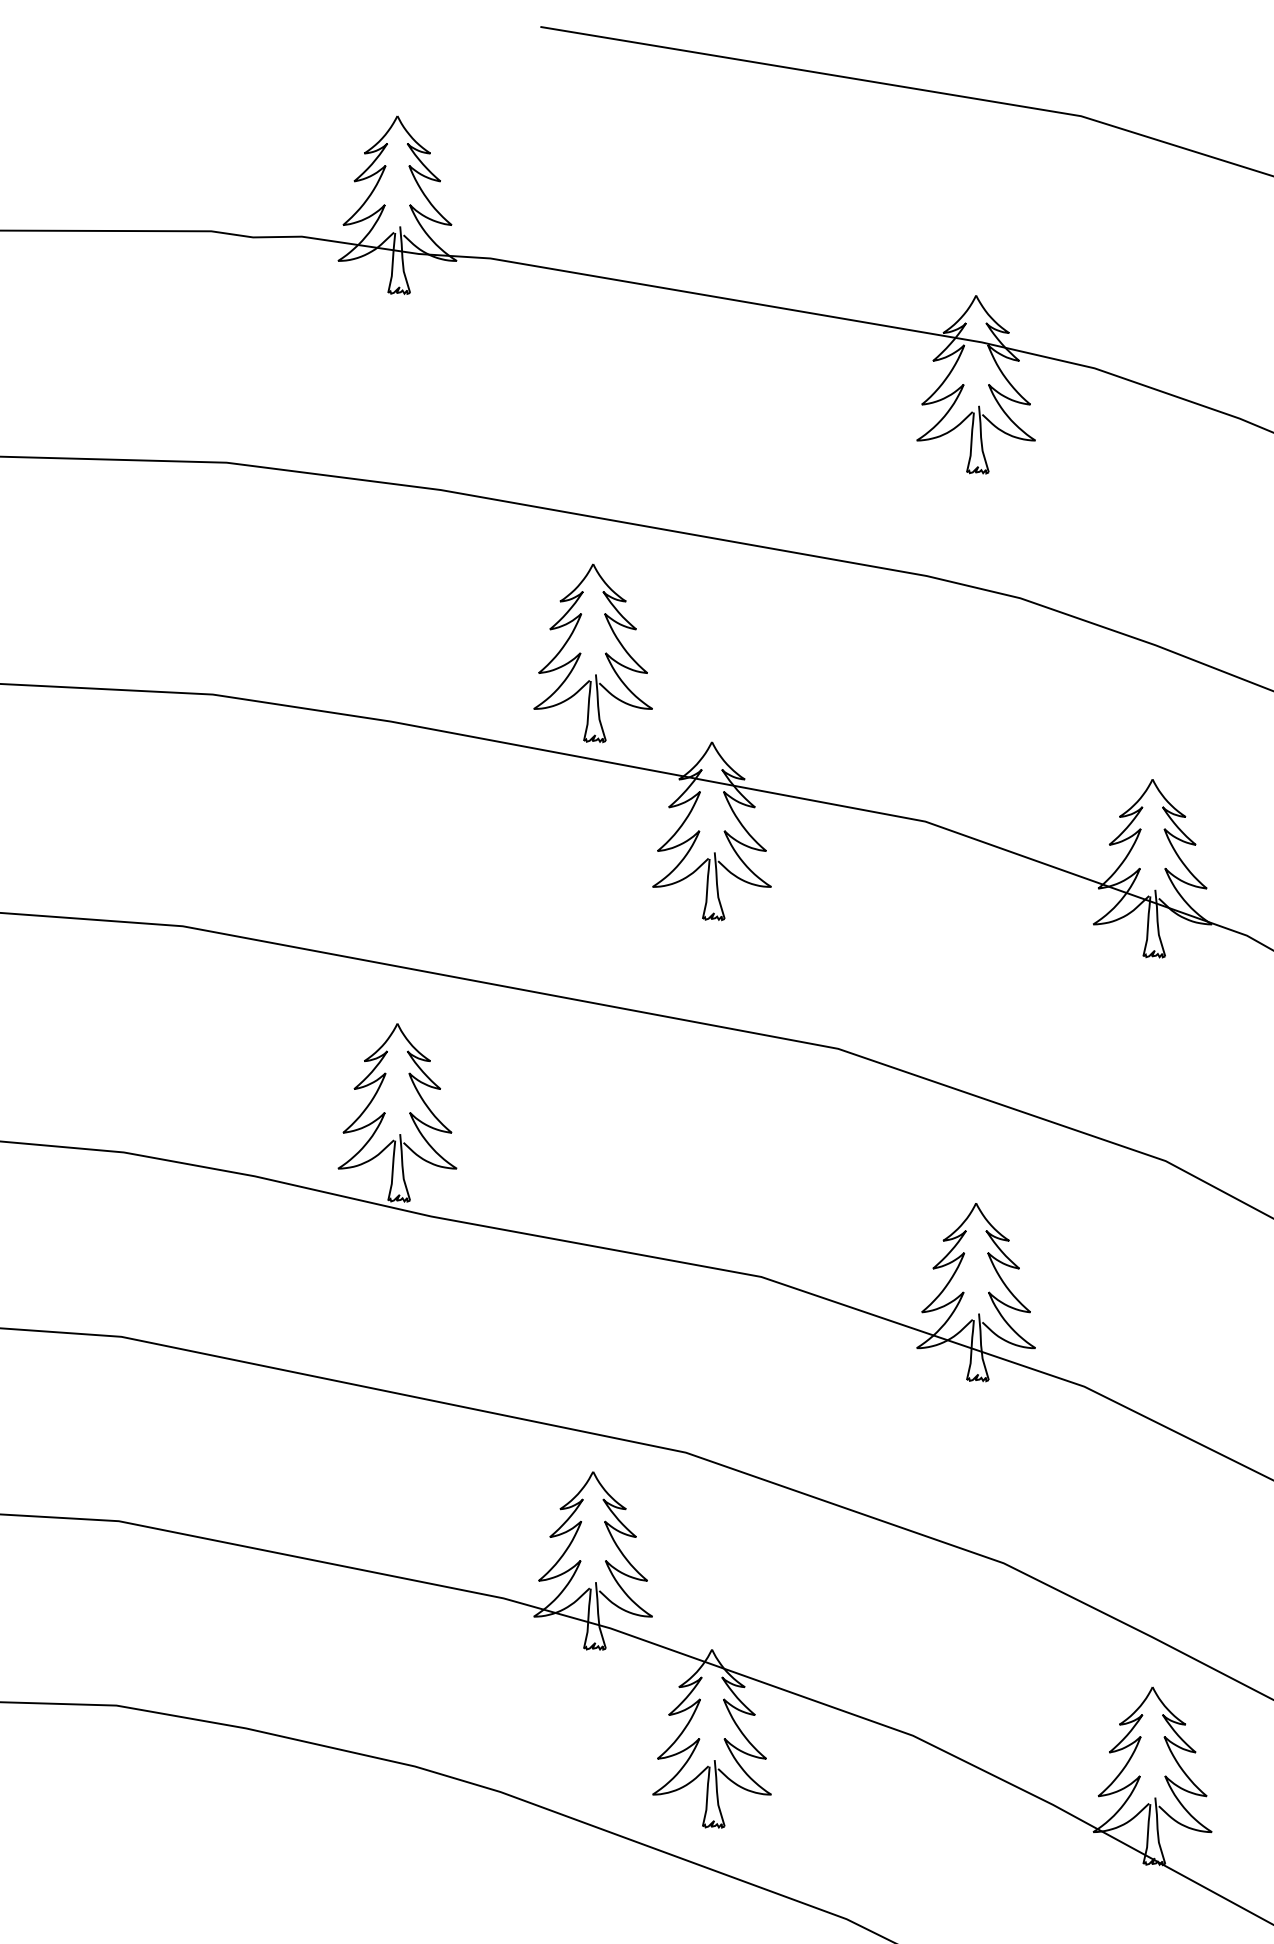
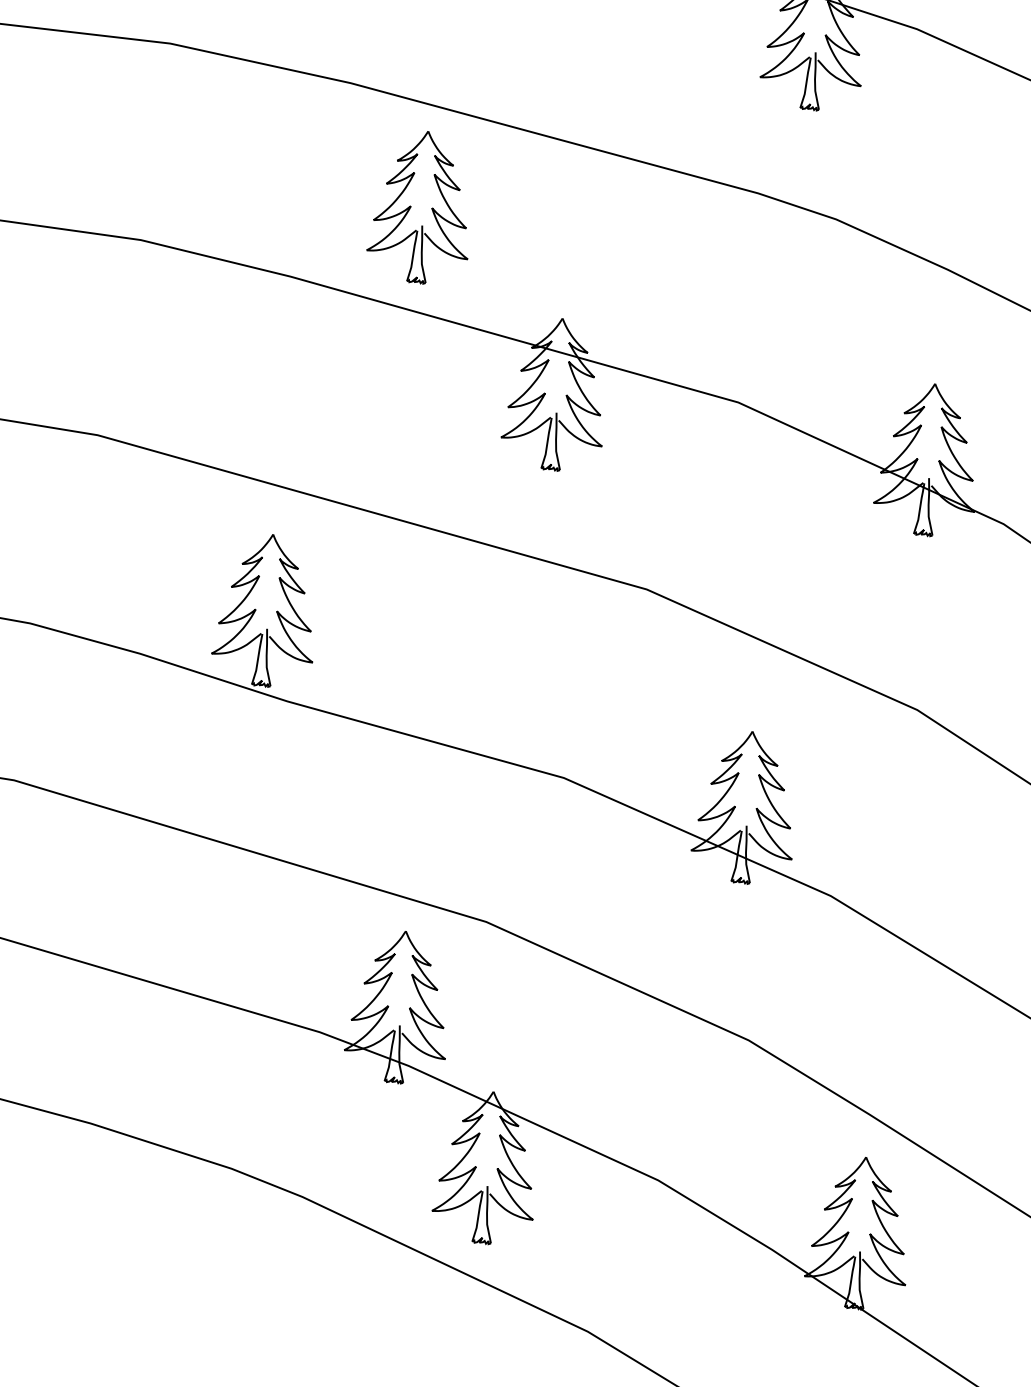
part: (581, 653) -> (411, 206), moved

